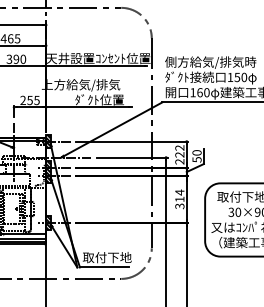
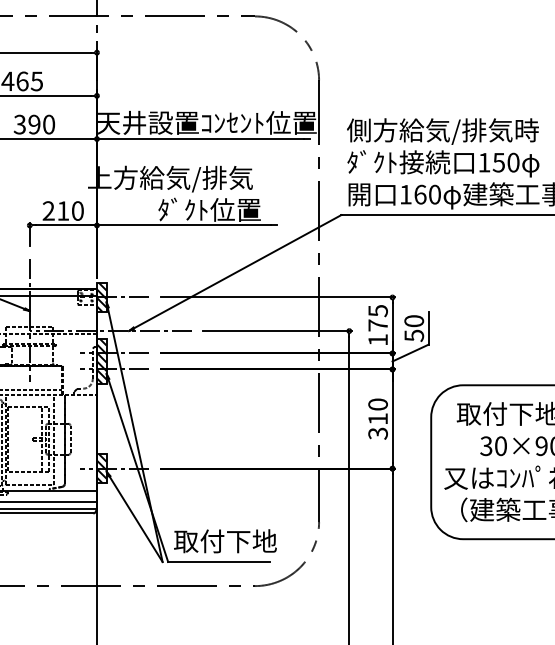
text: (33, 100) -> (70, 211), 255 -> 210
text: (179, 154) -> (377, 324), 222 -> 175
text: (179, 192) -> (377, 404), 314 -> 310

